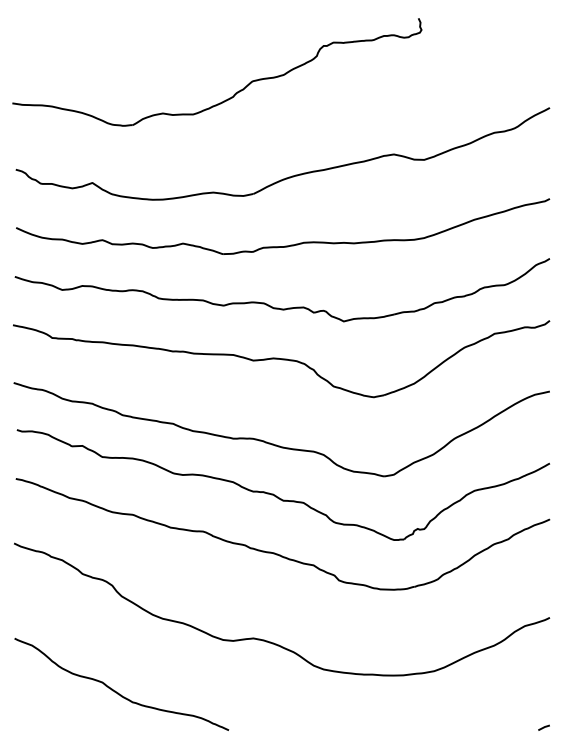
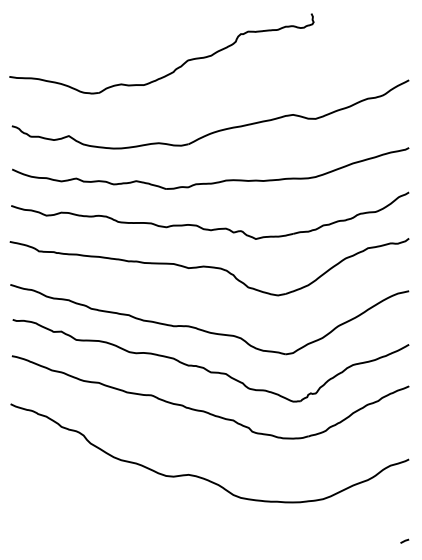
curve: (116, 690) -> (86, 513), removed

